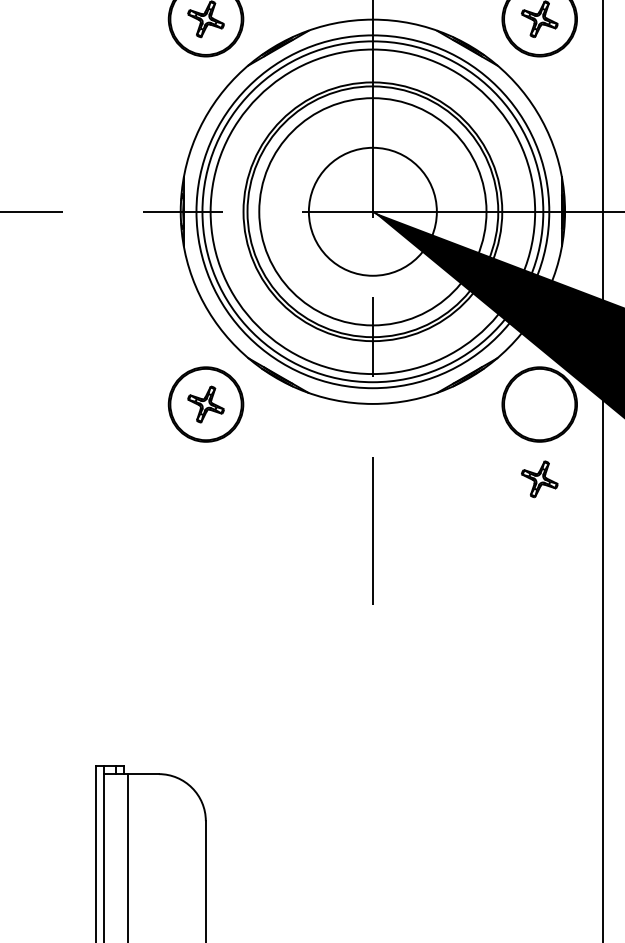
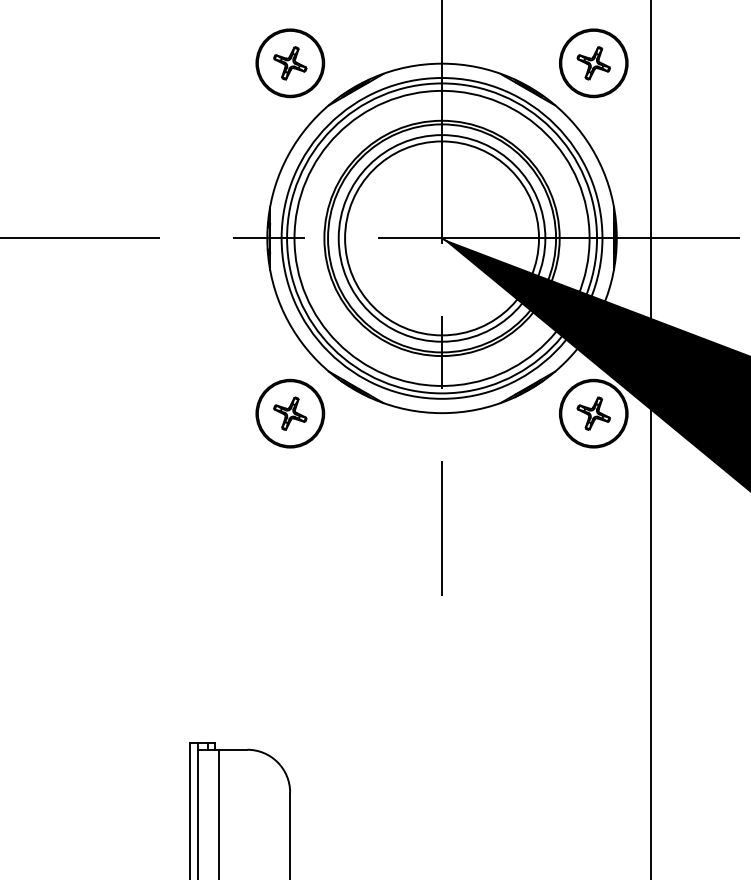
circle: (373, 211) -> (442, 238), size x1.67
part: (539, 479) -> (593, 413), moved

